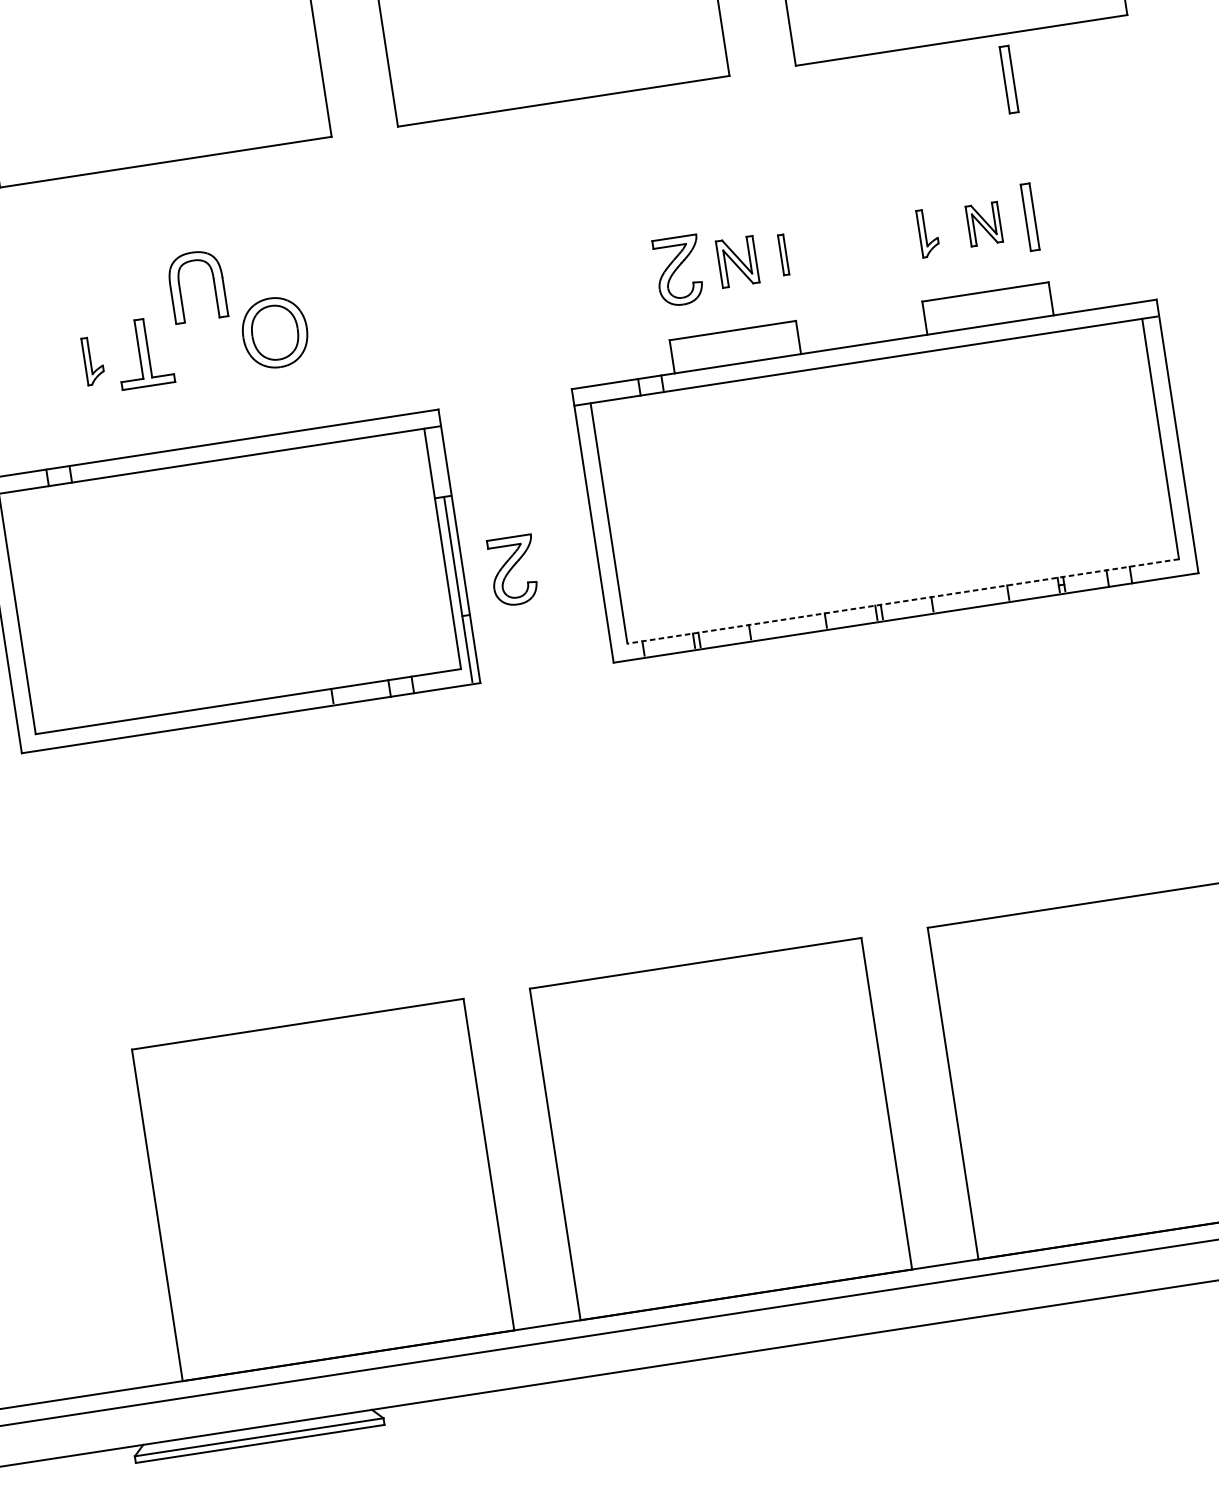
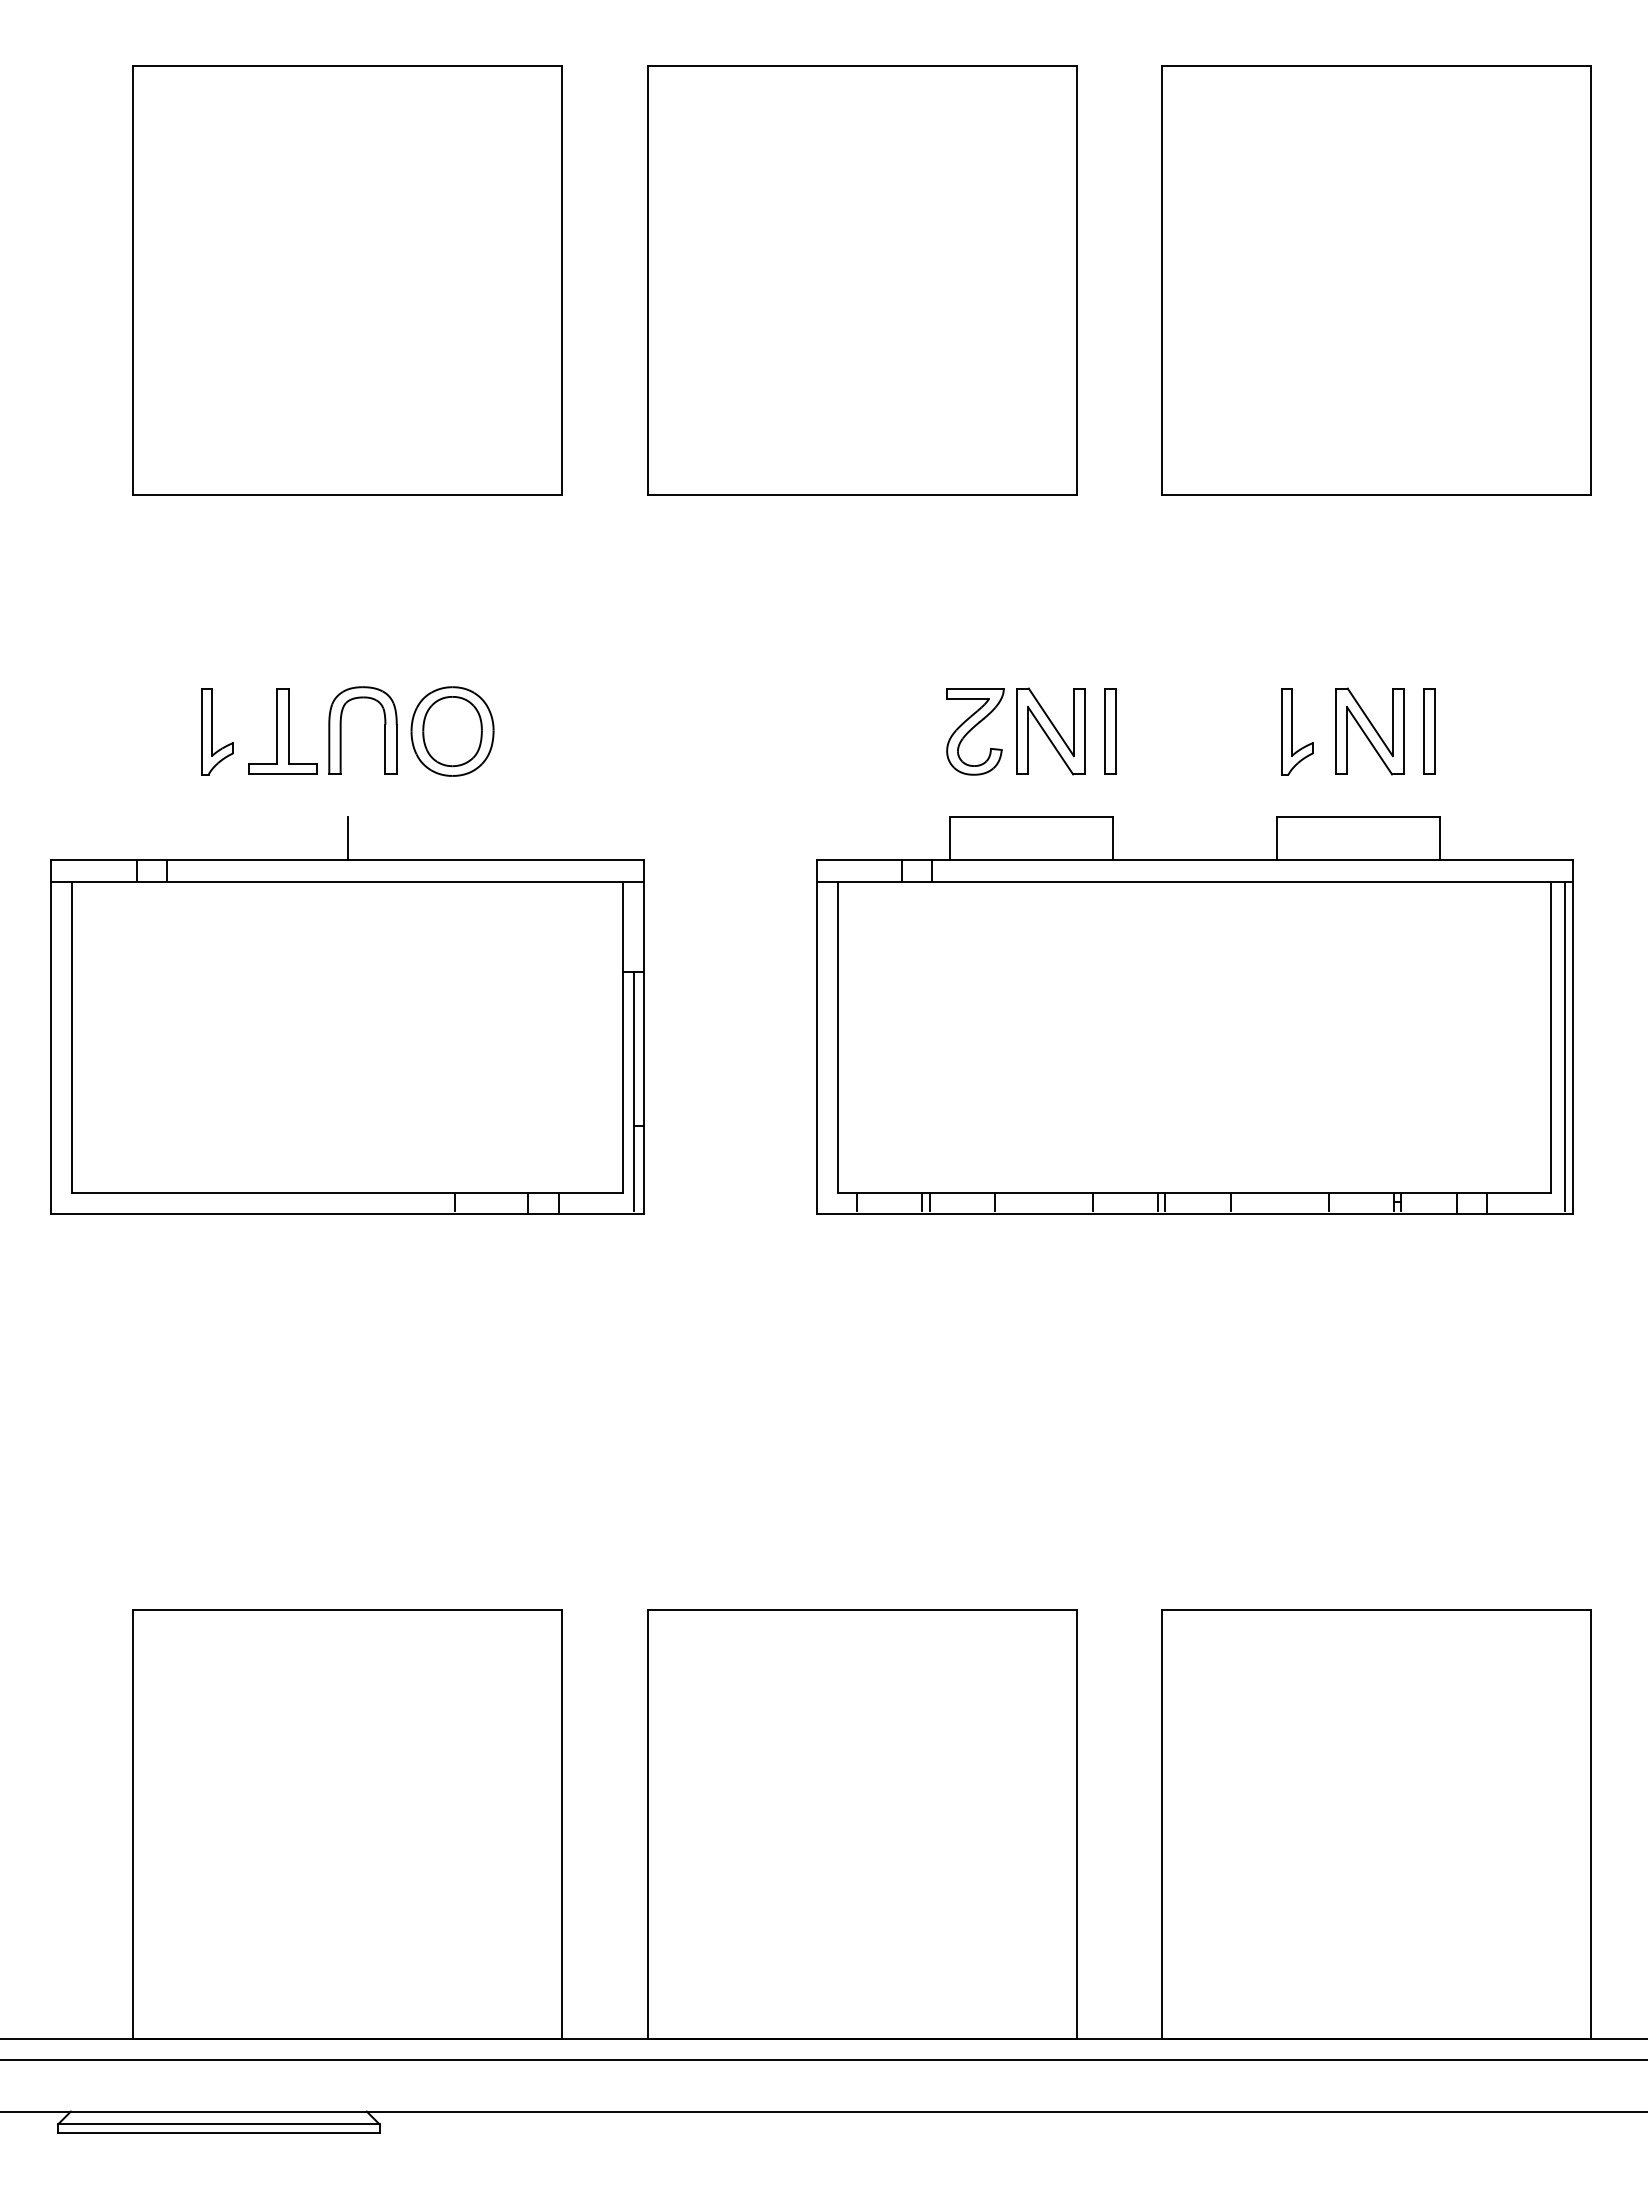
part: (1009, 79) -> (1429, 553), removed
part: (983, 224) -> (1369, 731), size x1.67
part: (928, 232) -> (1297, 731), size x1.43
part: (783, 254) -> (1110, 731), size x1.67
part: (737, 262) -> (1050, 731), size x1.43
part: (180, 288) -> (341, 730), moved
part: (93, 360) -> (217, 731), size x1.43
line: (206, 427) -> (347, 838), added
line: (1171, 443) -> (1564, 1045), added
part: (514, 570) -> (708, 1078), removed
line: (903, 601) -> (1194, 1192), dashed -> solid

